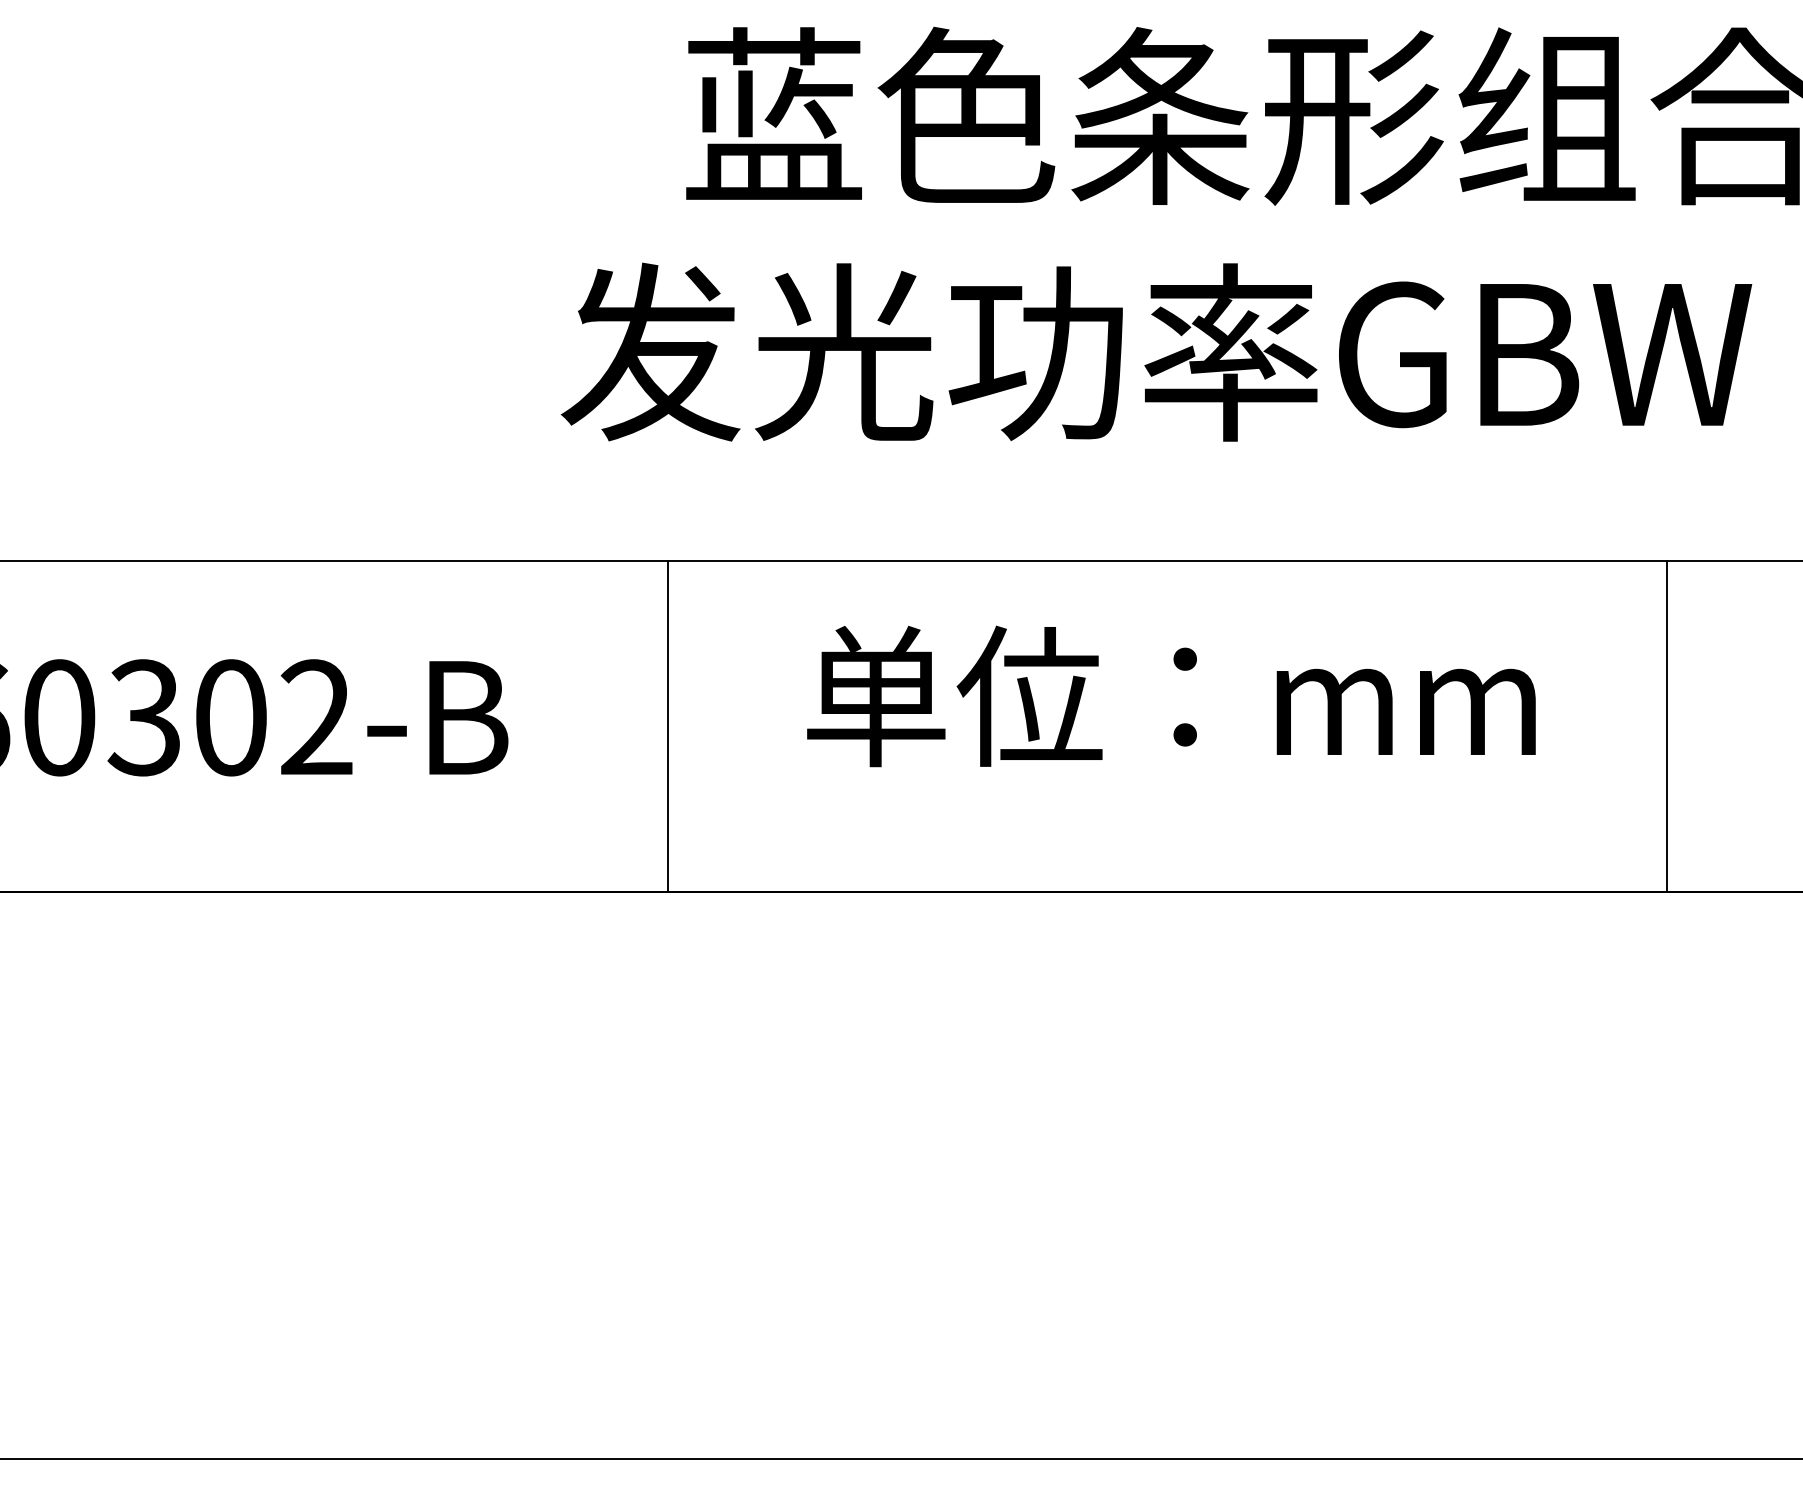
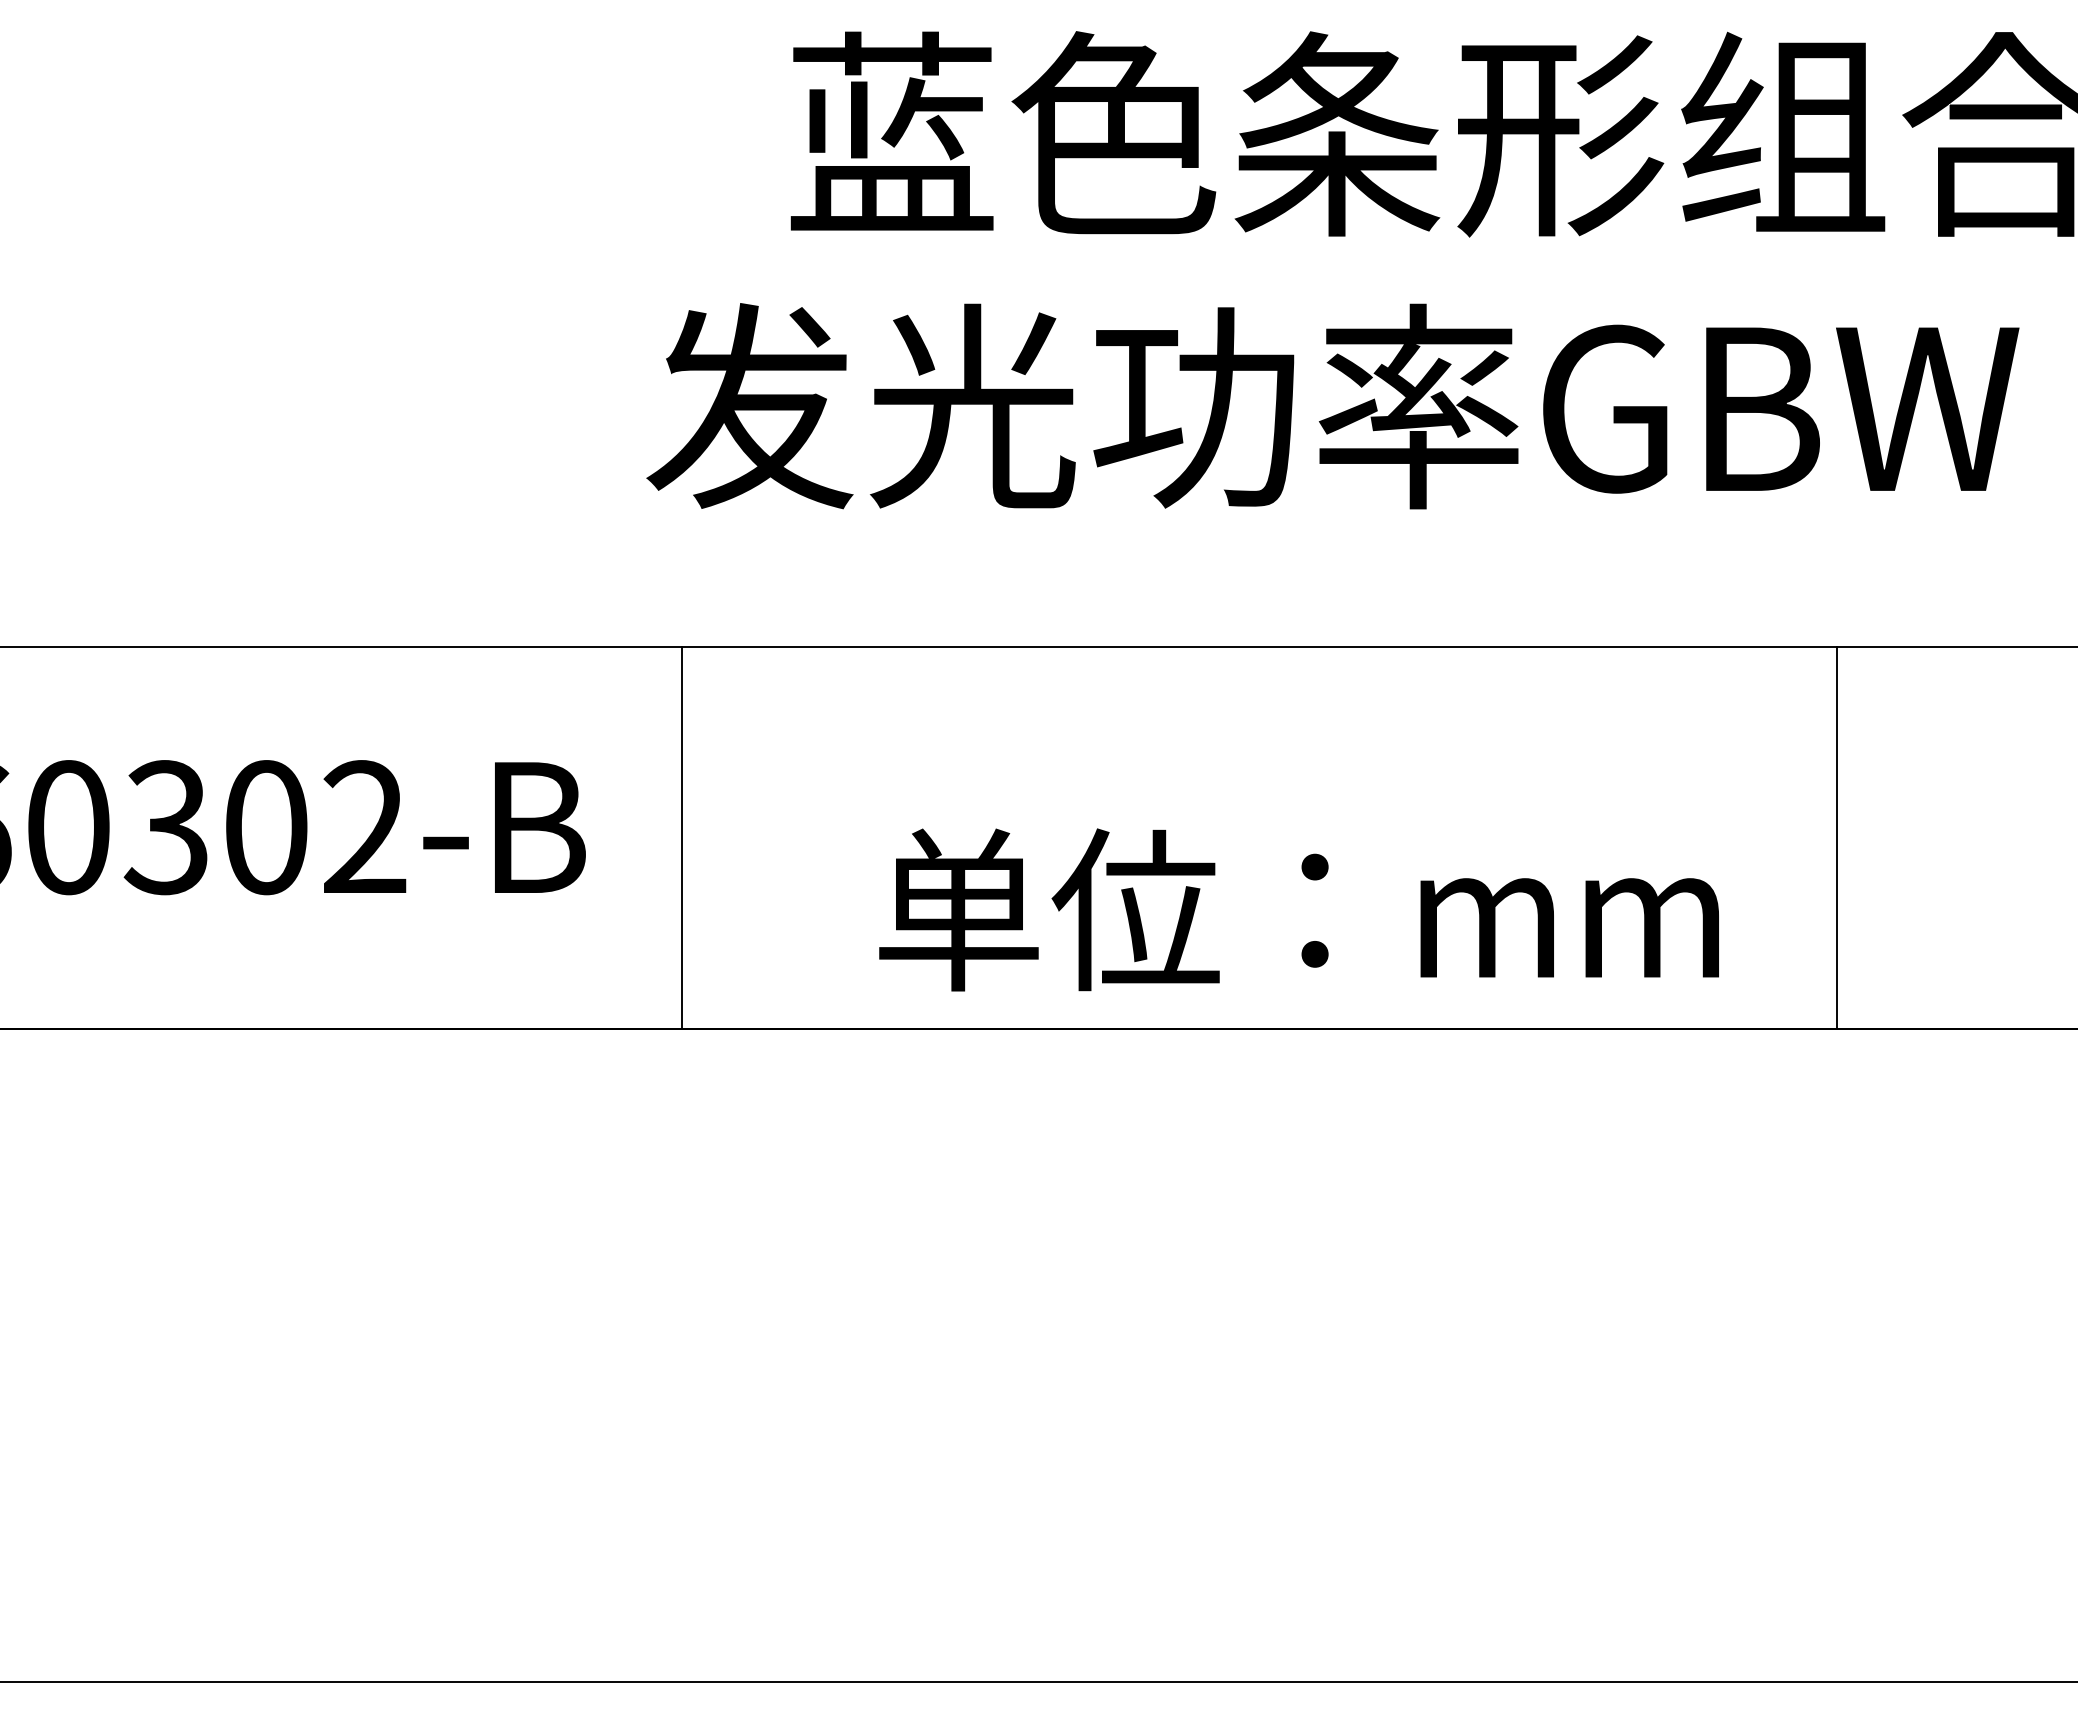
text: (1170, 696) -> (1298, 909), moved
line: (668, 726) -> (682, 837), moved
line: (1667, 726) -> (1836, 837), moved

